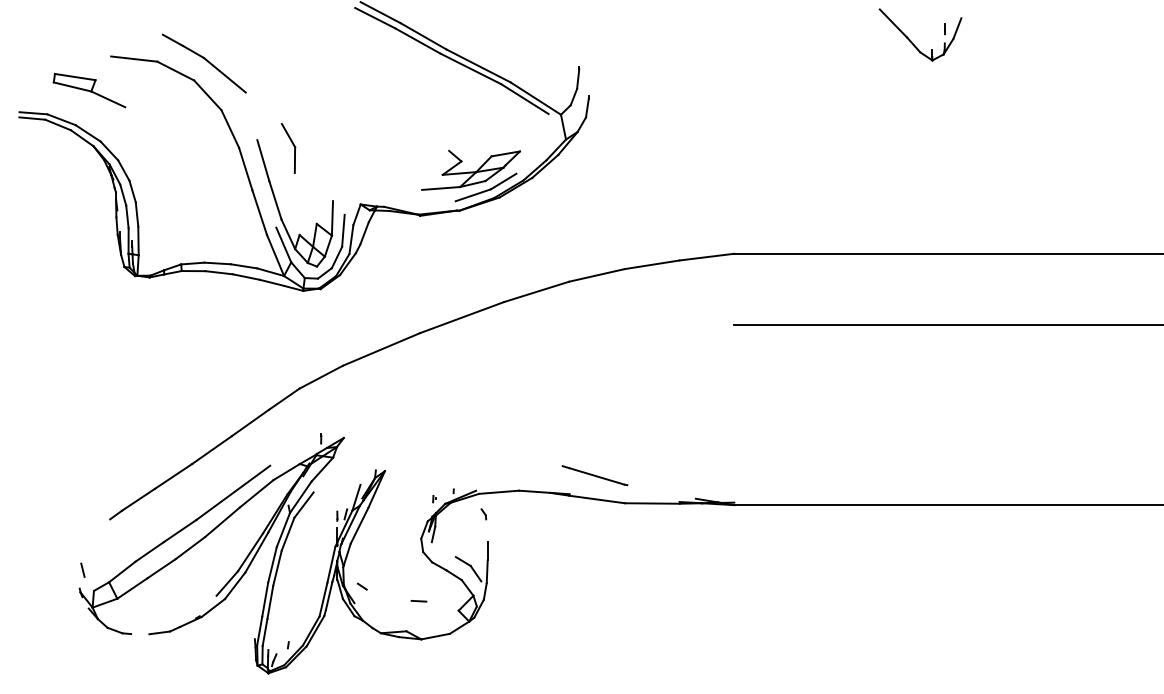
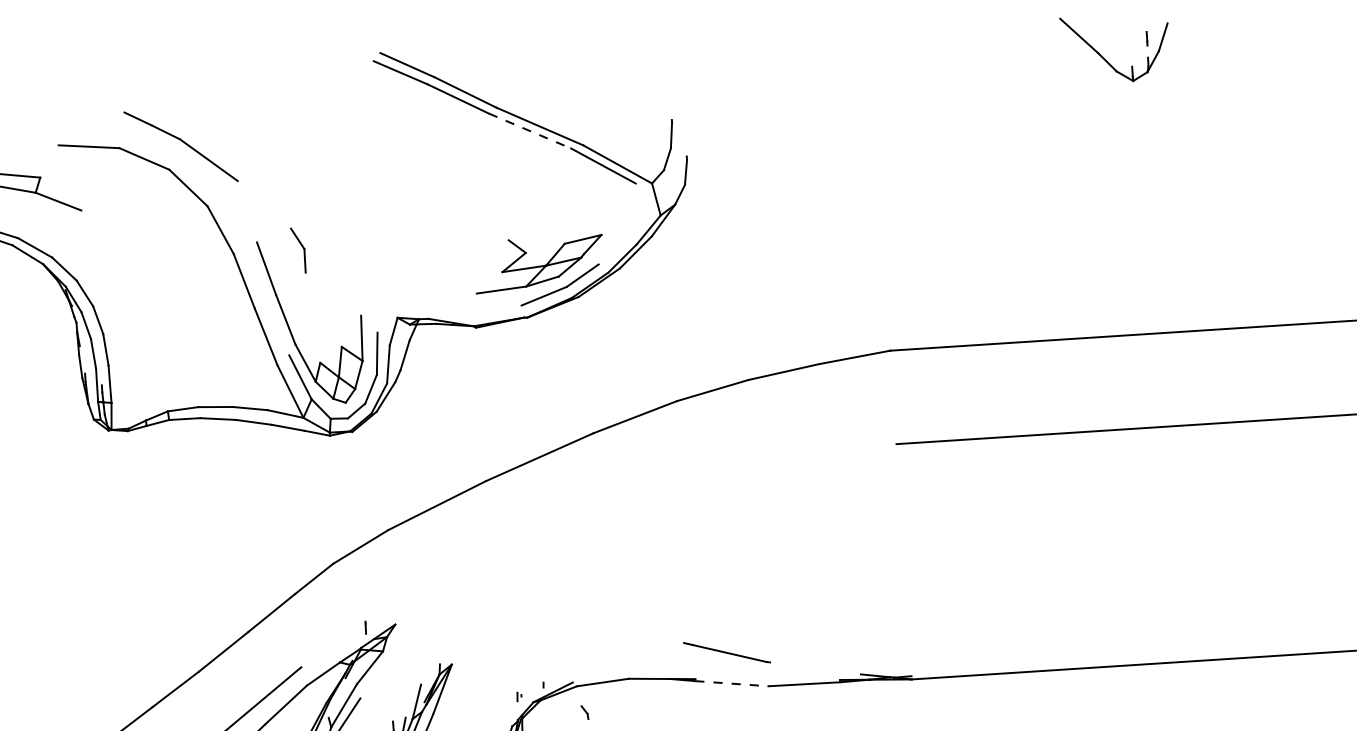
line: (471, 69) -> (531, 131), solid -> dashed
part: (288, 148) -> (298, 250), size x0.7
line: (597, 499) -> (732, 683), solid -> dashed

